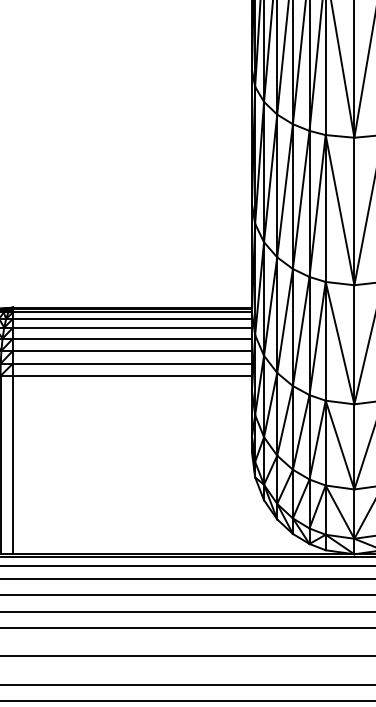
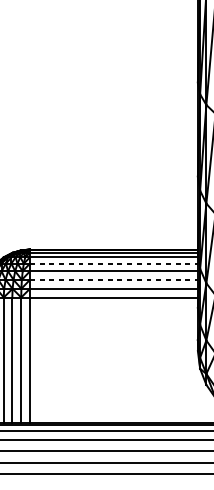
line: (132, 327) -> (113, 263), solid -> dashed
line: (132, 350) -> (113, 279), solid -> dashed

